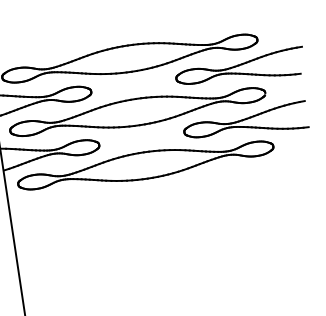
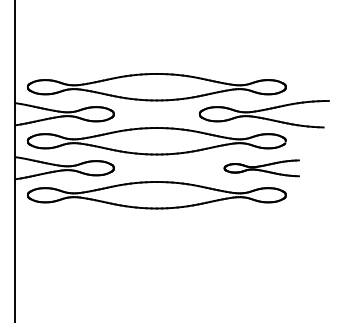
part: (245, 123) -> (261, 168), size x0.6

